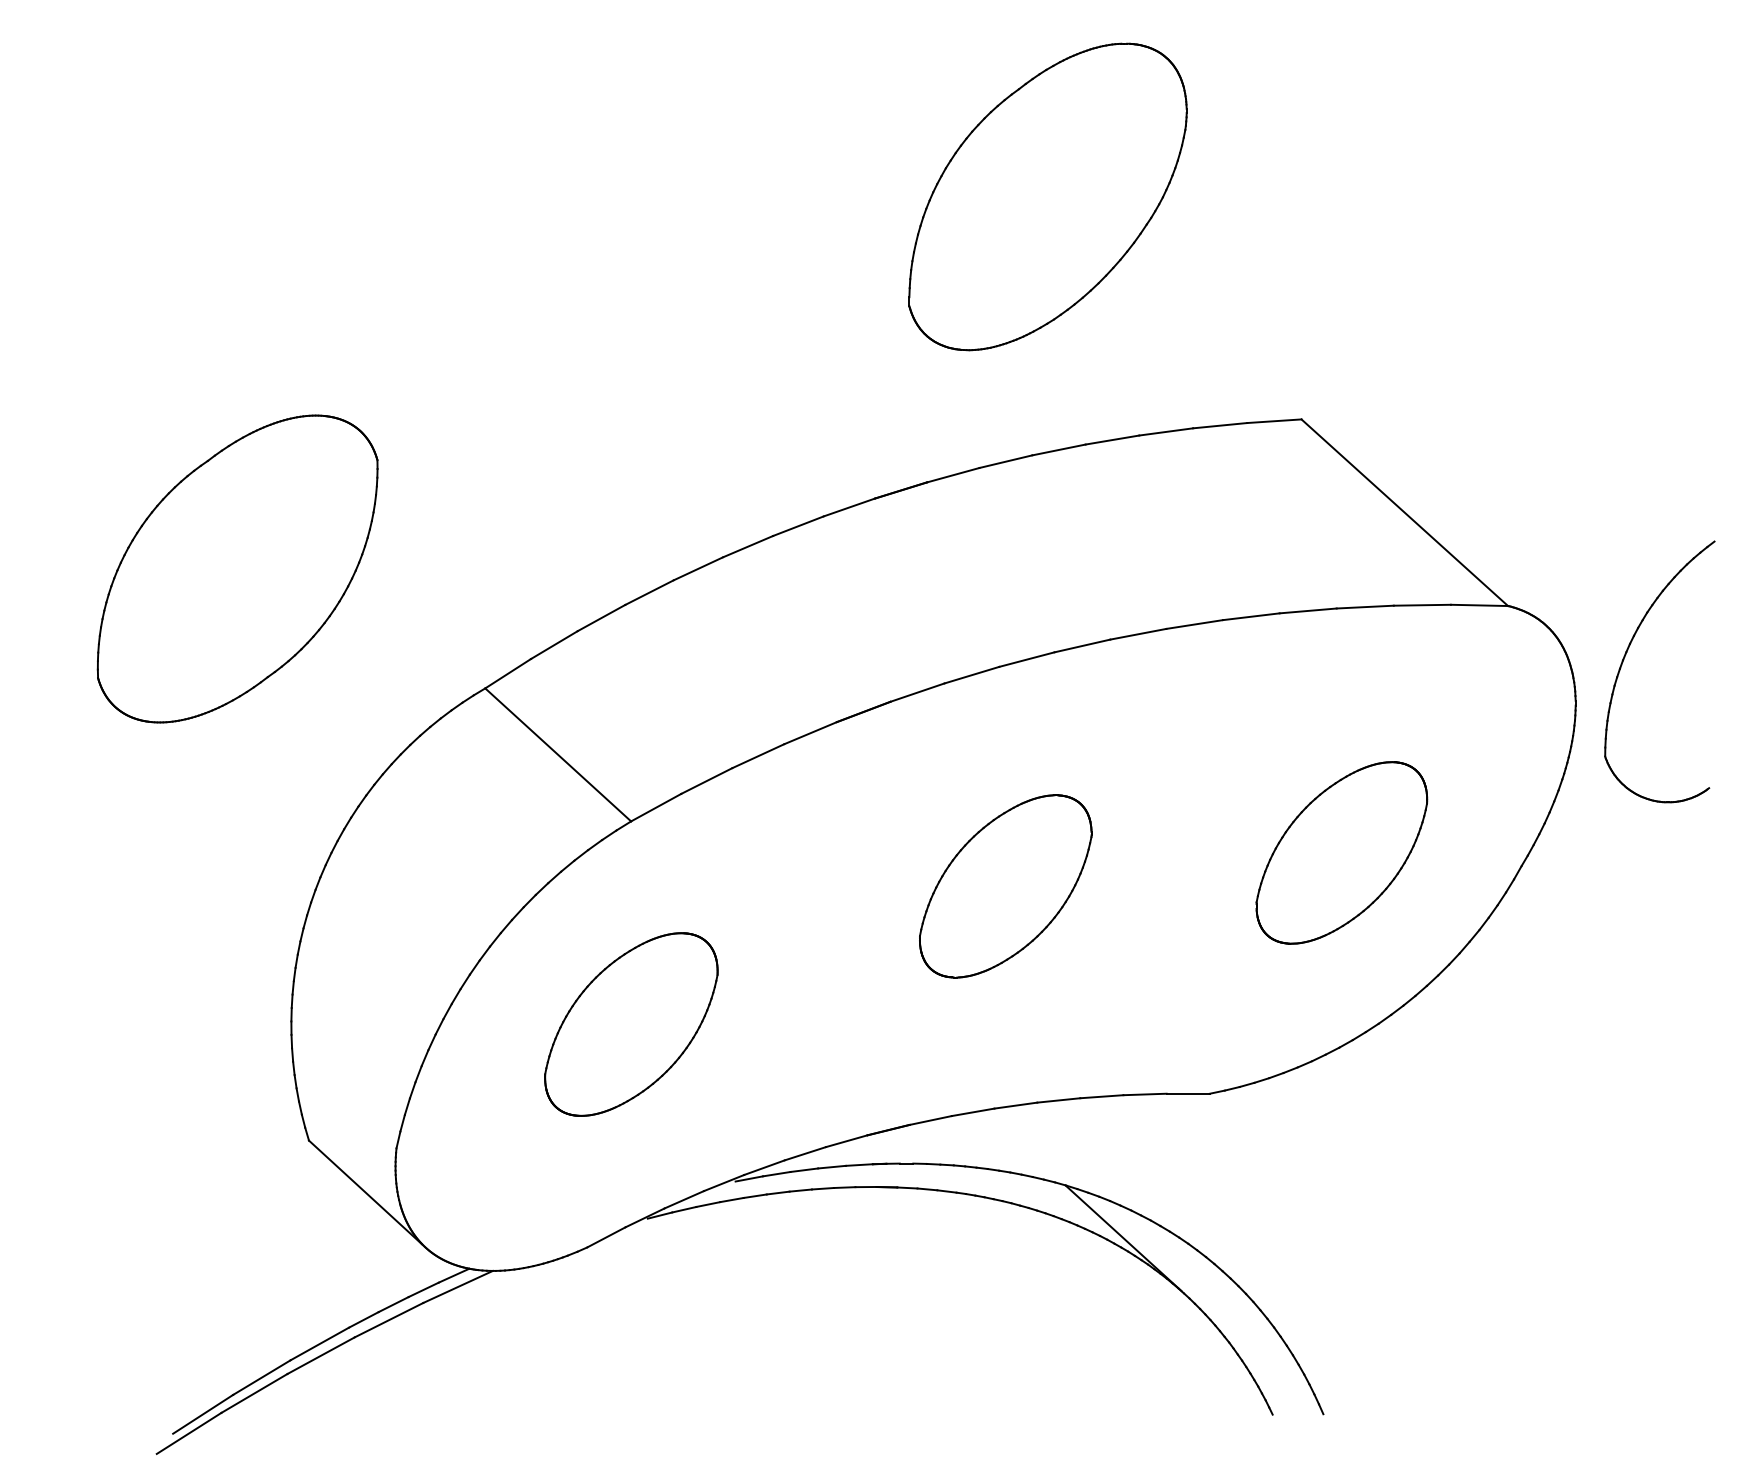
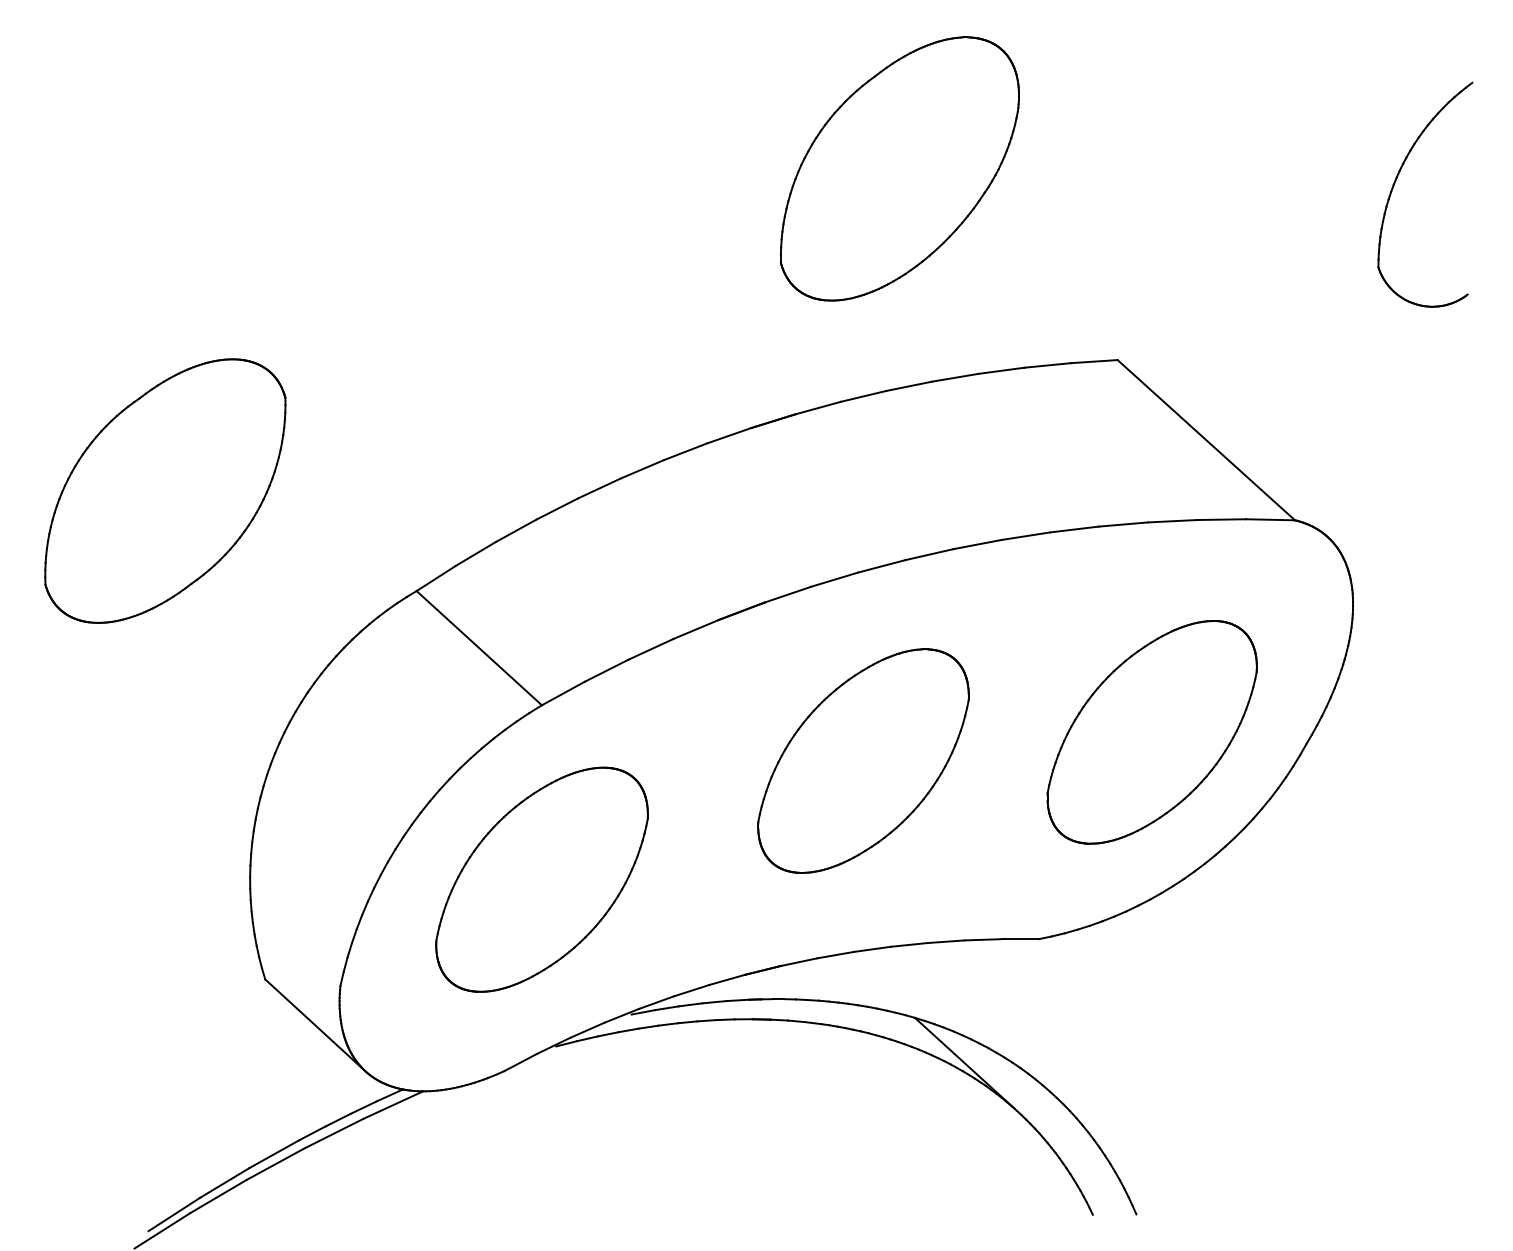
part: (237, 568) -> (165, 490), moved
part: (1625, 657) -> (1395, 182), moved
part: (1341, 852) -> (1151, 731), size x1.43
part: (1005, 886) -> (863, 761), size x1.43
part: (631, 1024) -> (542, 879), size x1.43

